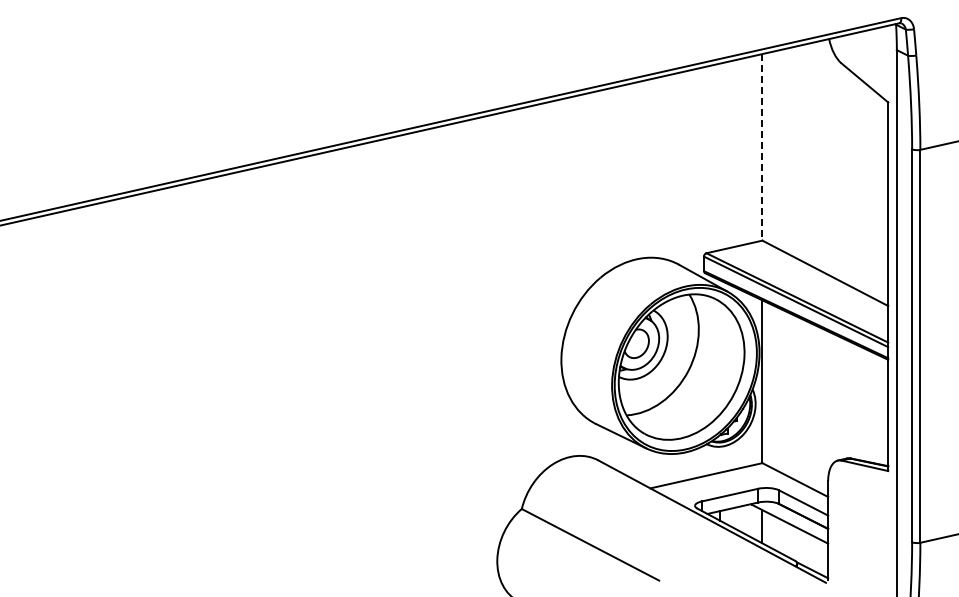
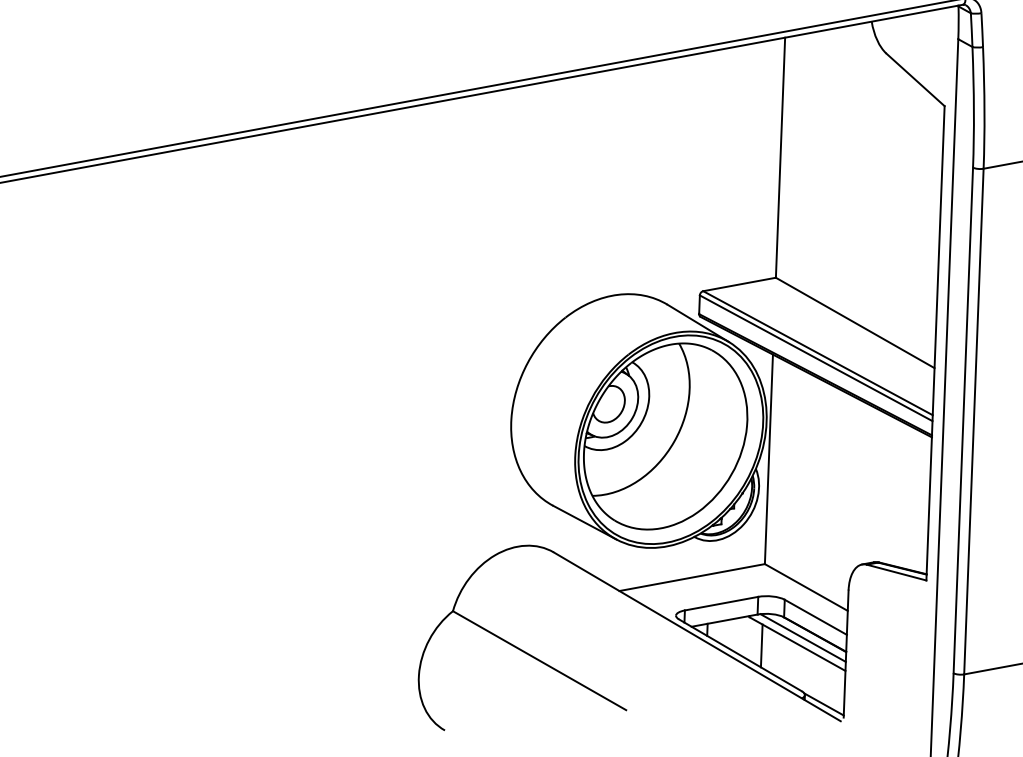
line: (762, 147) -> (780, 157), dashed -> solid
line: (794, 519) -> (803, 638), added

